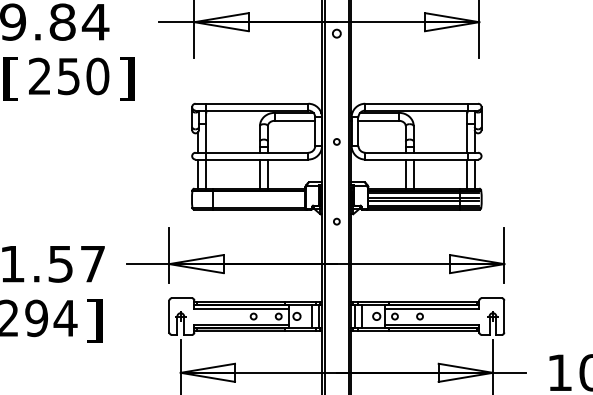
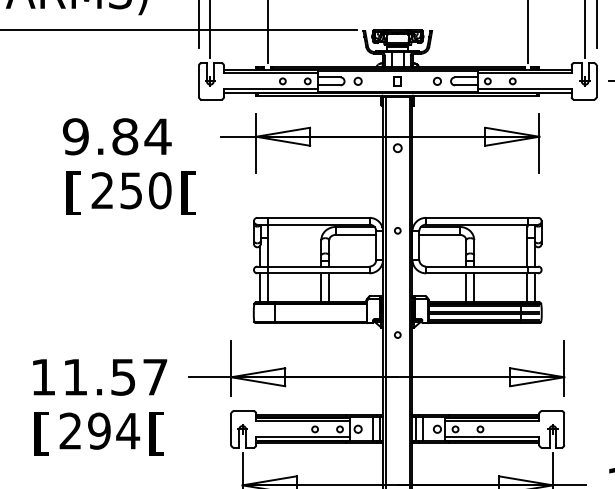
text: (126, 78) -> (188, 192), ] -> [
circle: (336, 141) -> (397, 230), moved
text: (94, 320) -> (156, 433), ] -> [

